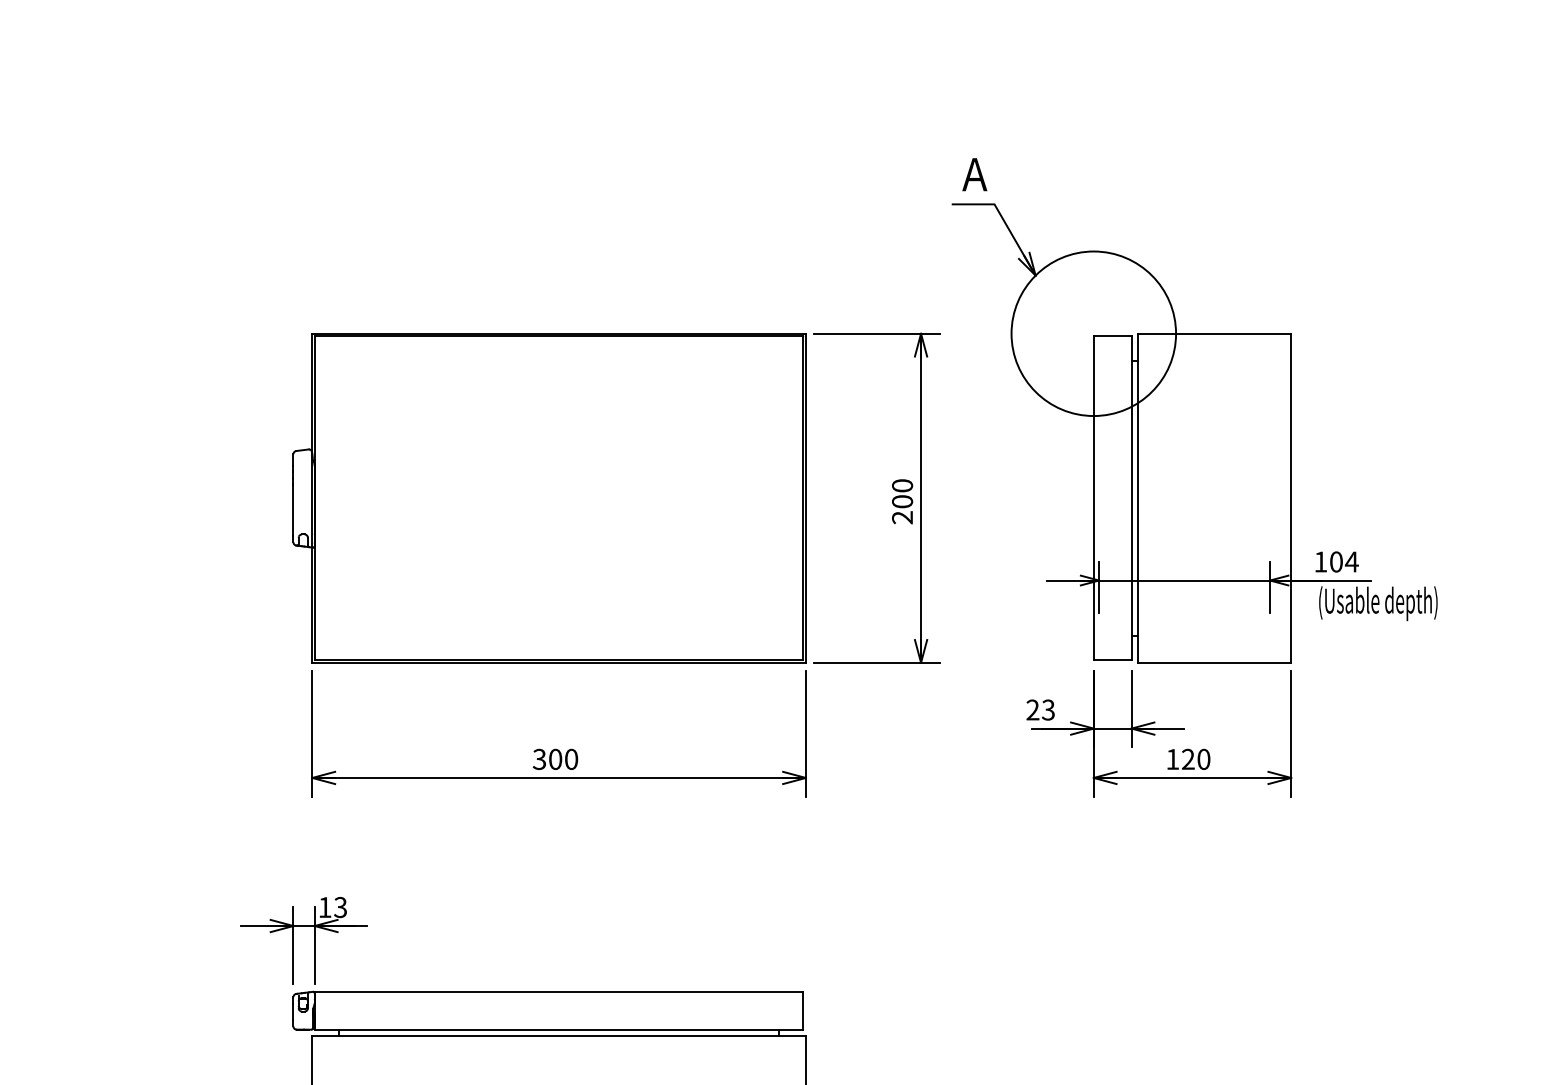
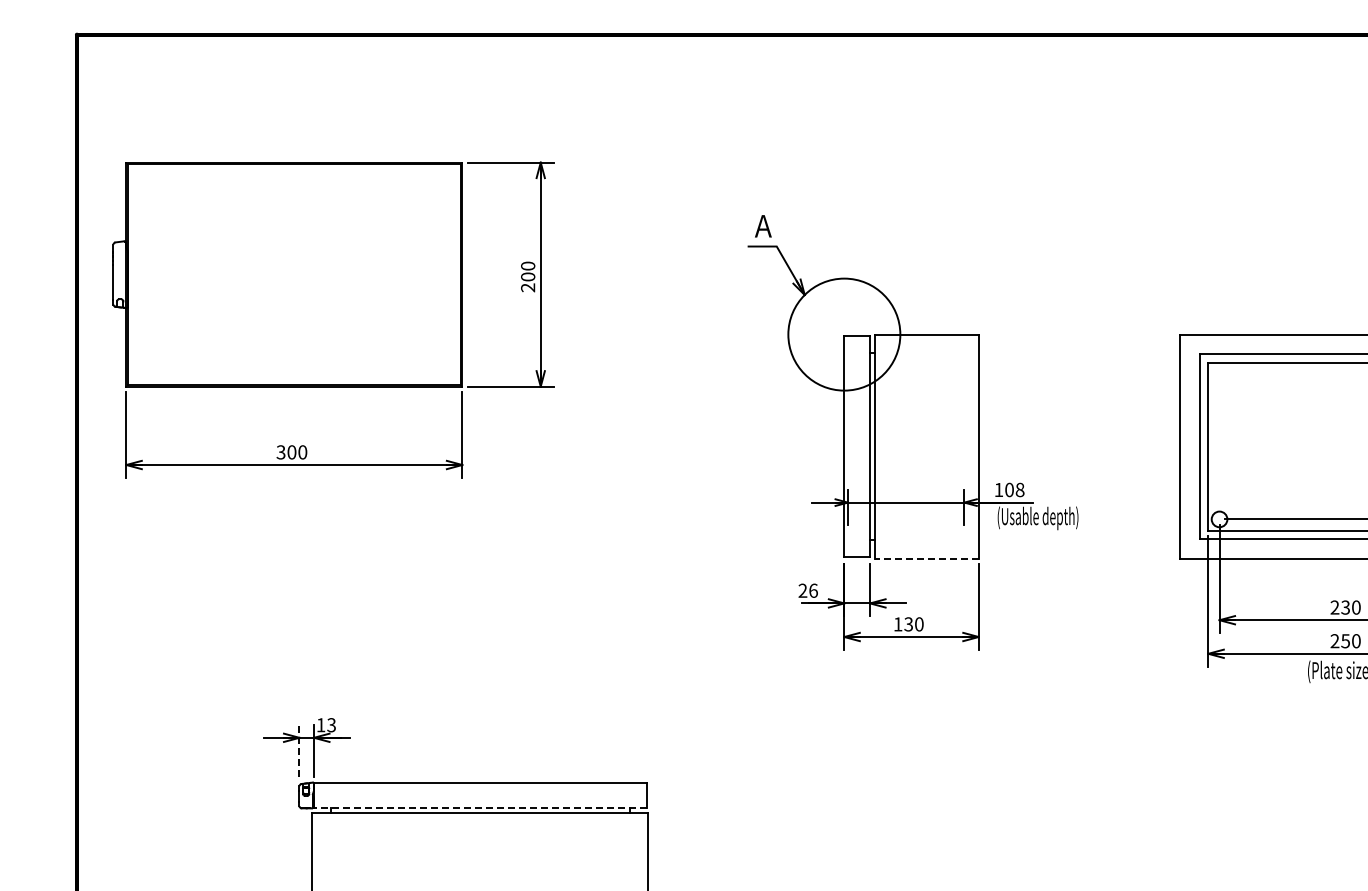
text: (1351, 561) -> (1019, 489), 104 -> 108
part: (616, 564) -> (333, 319), moved
line: (1214, 662) -> (926, 558), solid -> dashed
text: (1048, 709) -> (813, 590), 23 -> 26
text: (1188, 759) -> (908, 624), 120 -> 130
line: (293, 946) -> (299, 751), solid -> dashed
line: (557, 1029) -> (479, 808), solid -> dashed

